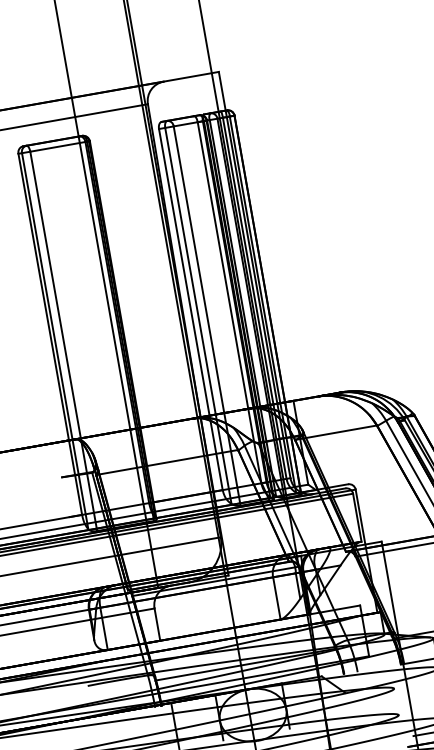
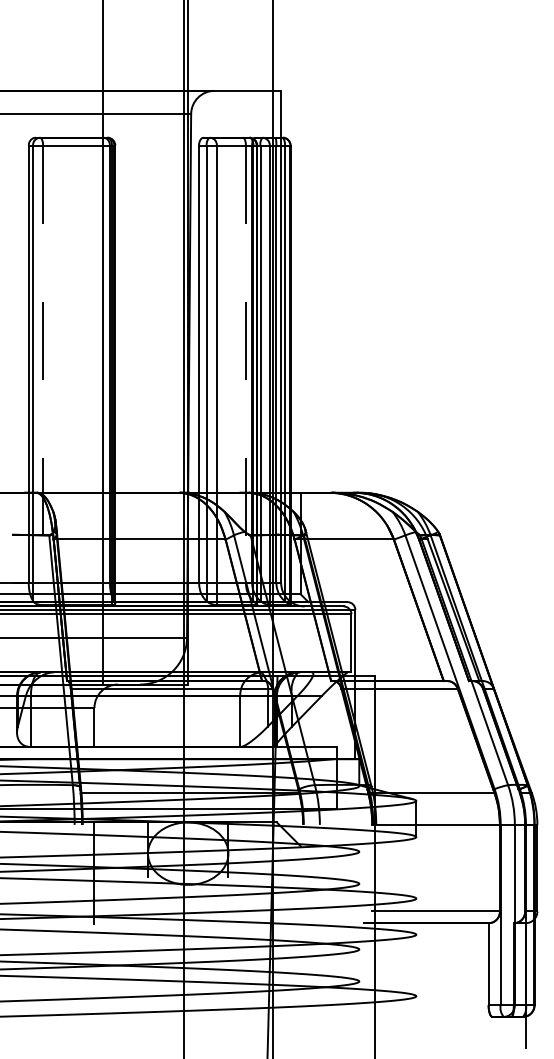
line: (229, 303) -> (245, 364), solid -> dashed
line: (64, 341) -> (43, 375), solid -> dashed

